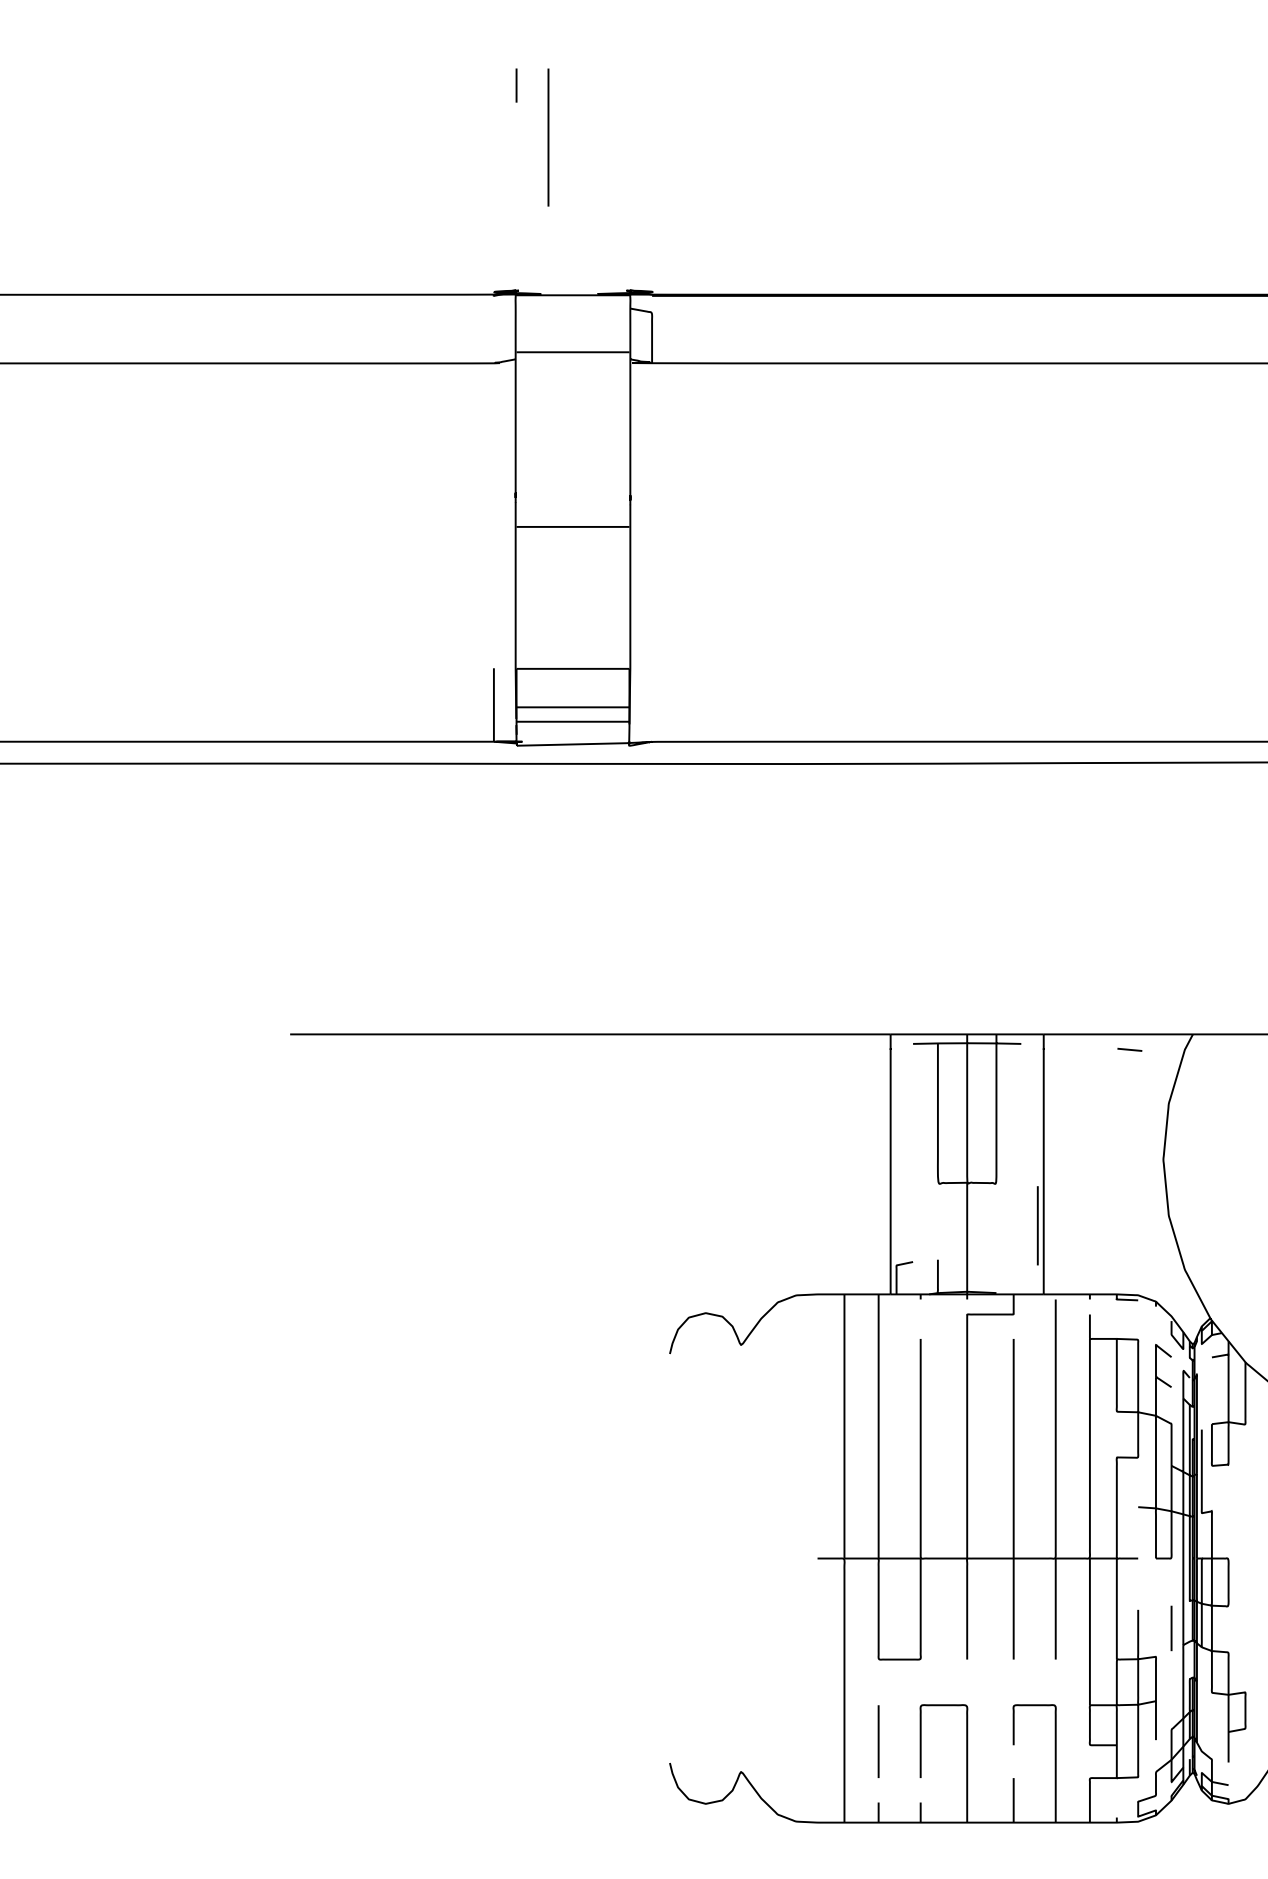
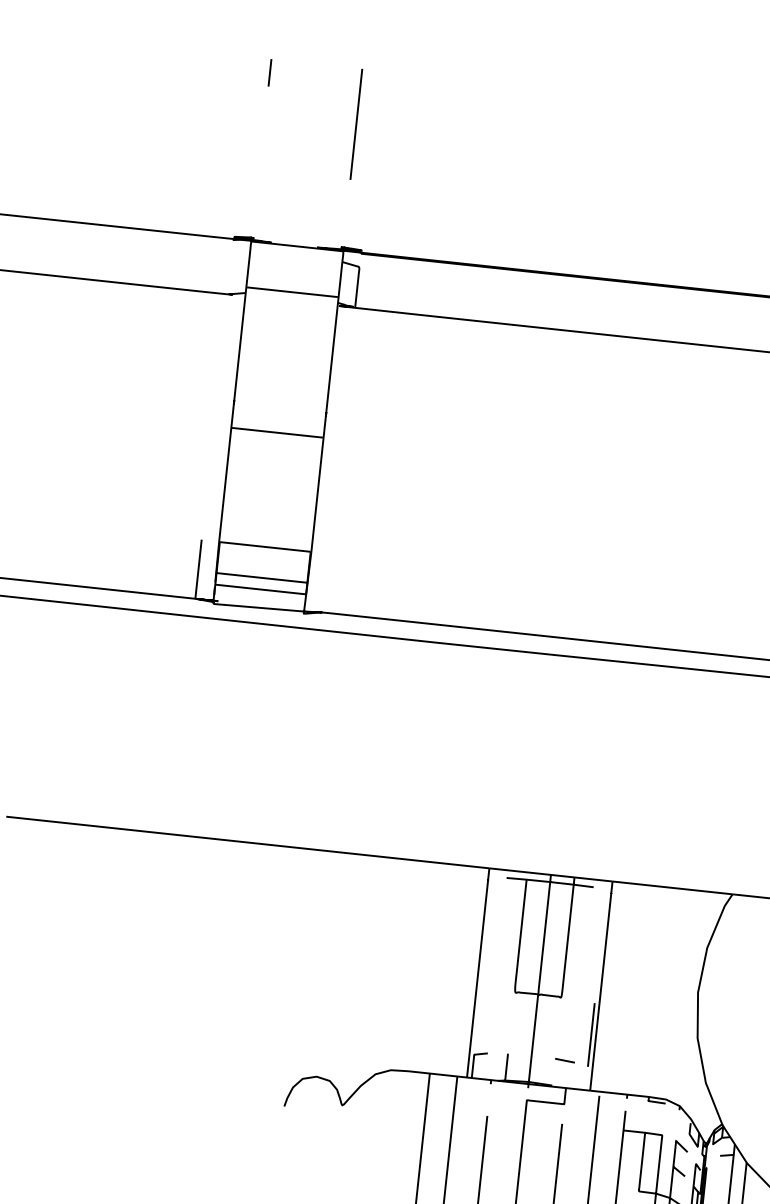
line: (548, 137) -> (356, 124), moved
line: (1129, 1049) -> (564, 1060), moved

